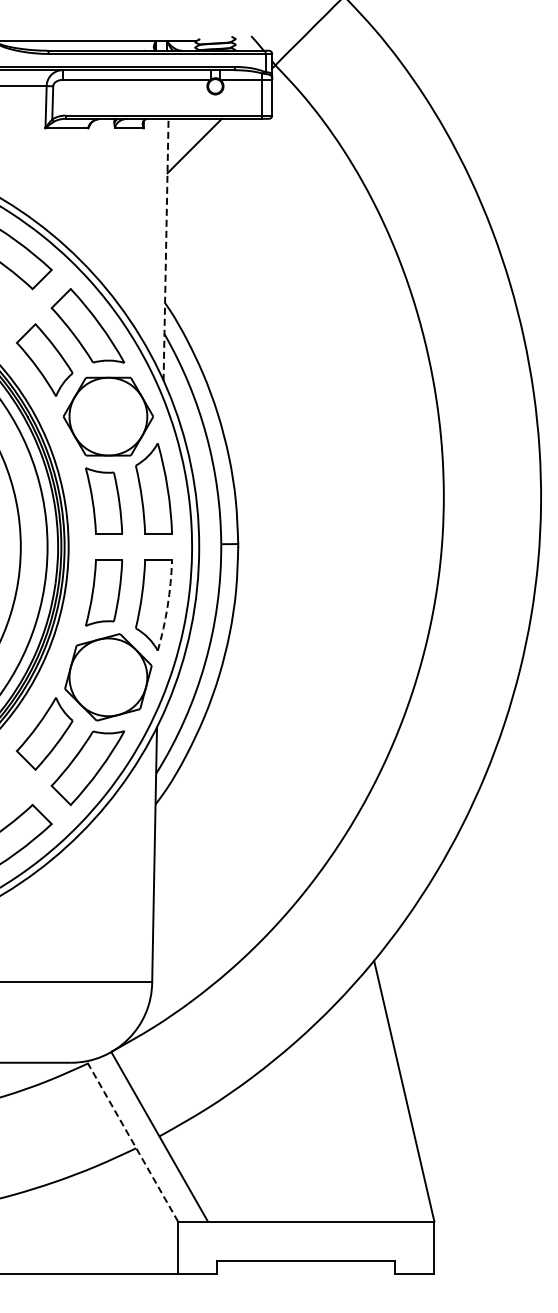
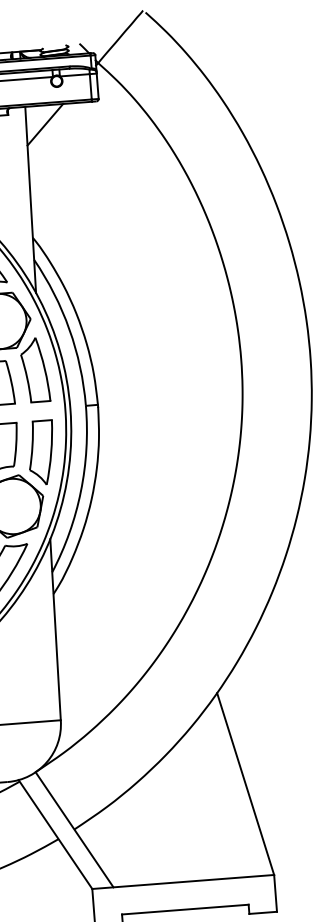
line: (166, 249) -> (30, 199), dashed -> solid
arc: (167, 606) -> (51, 453), dashed -> solid
line: (132, 1141) -> (55, 834), dashed -> solid

